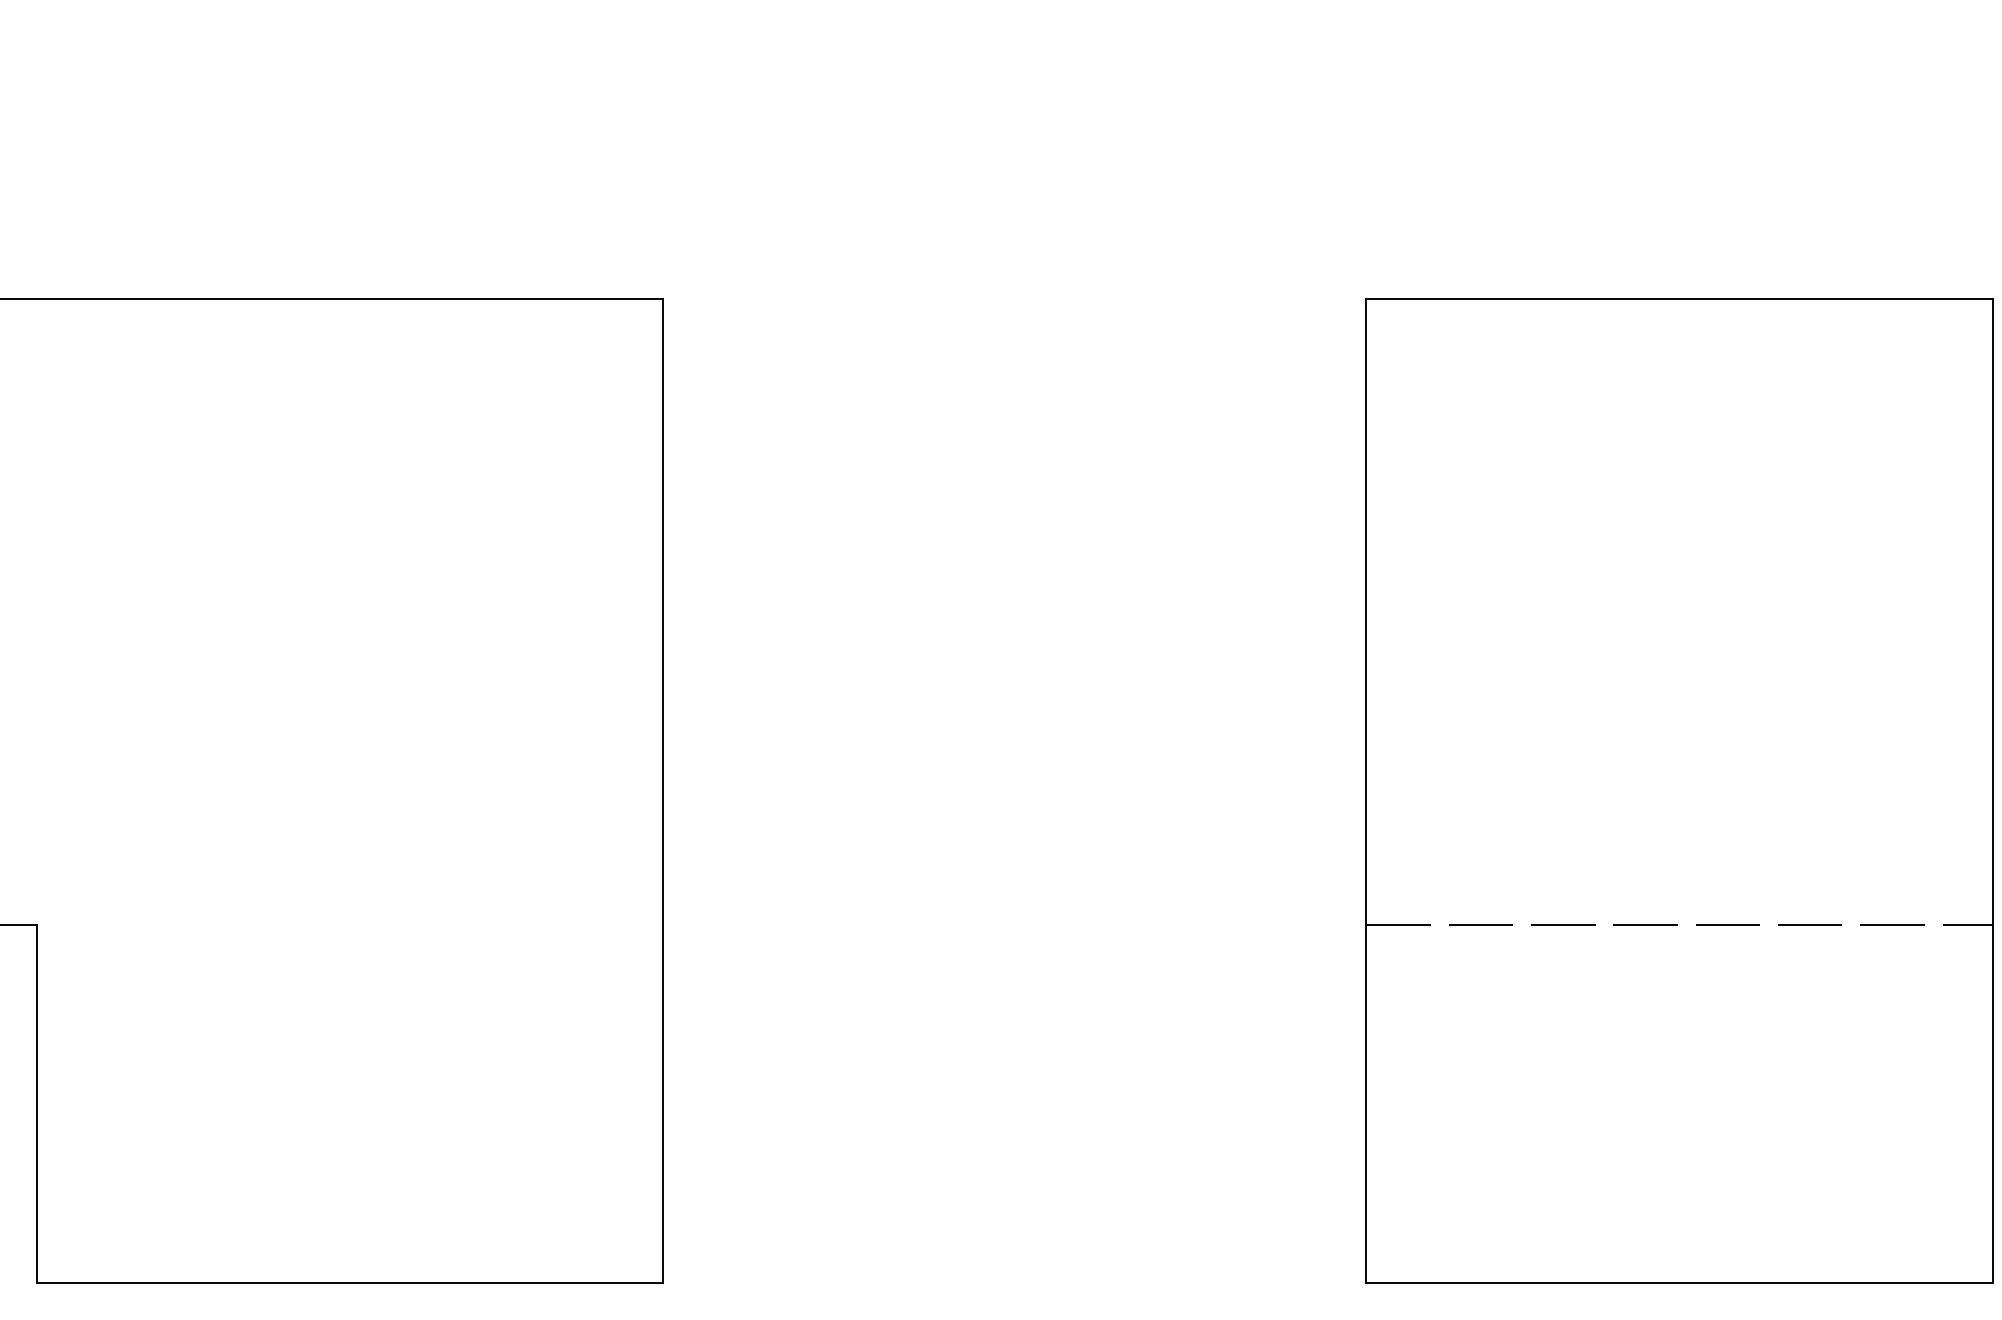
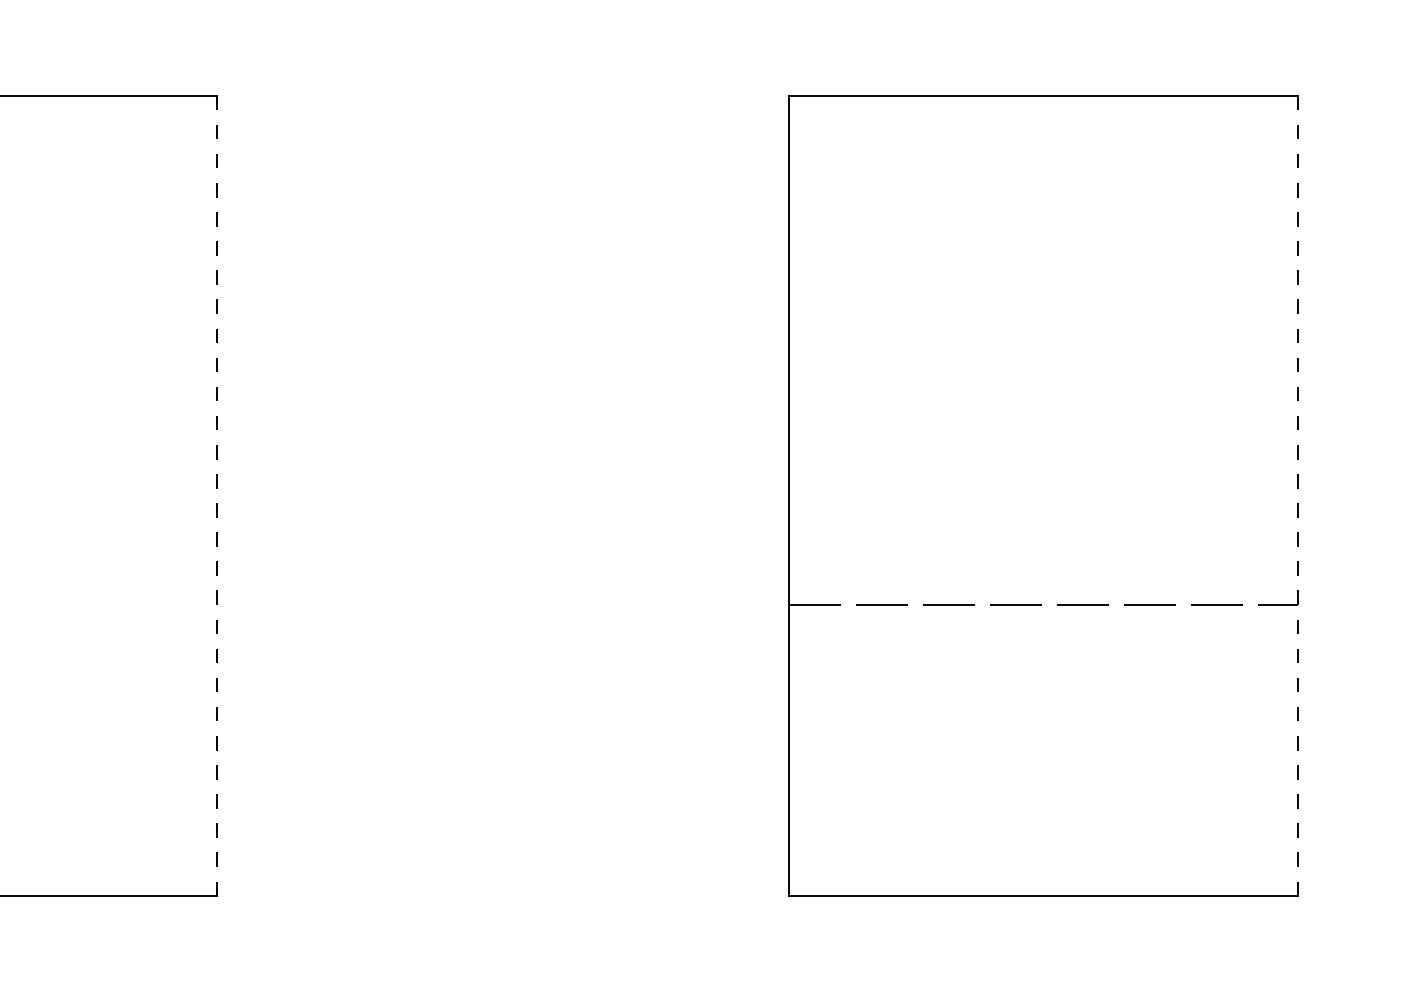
line: (662, 791) -> (216, 496), solid -> dashed
line: (1992, 791) -> (1298, 496), solid -> dashed

